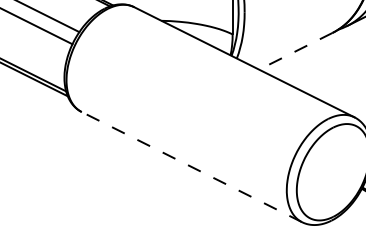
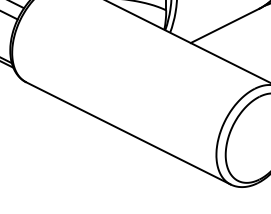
line: (295, 51) -> (224, 26), dashed -> solid
line: (191, 166) -> (128, 132), dashed -> solid

